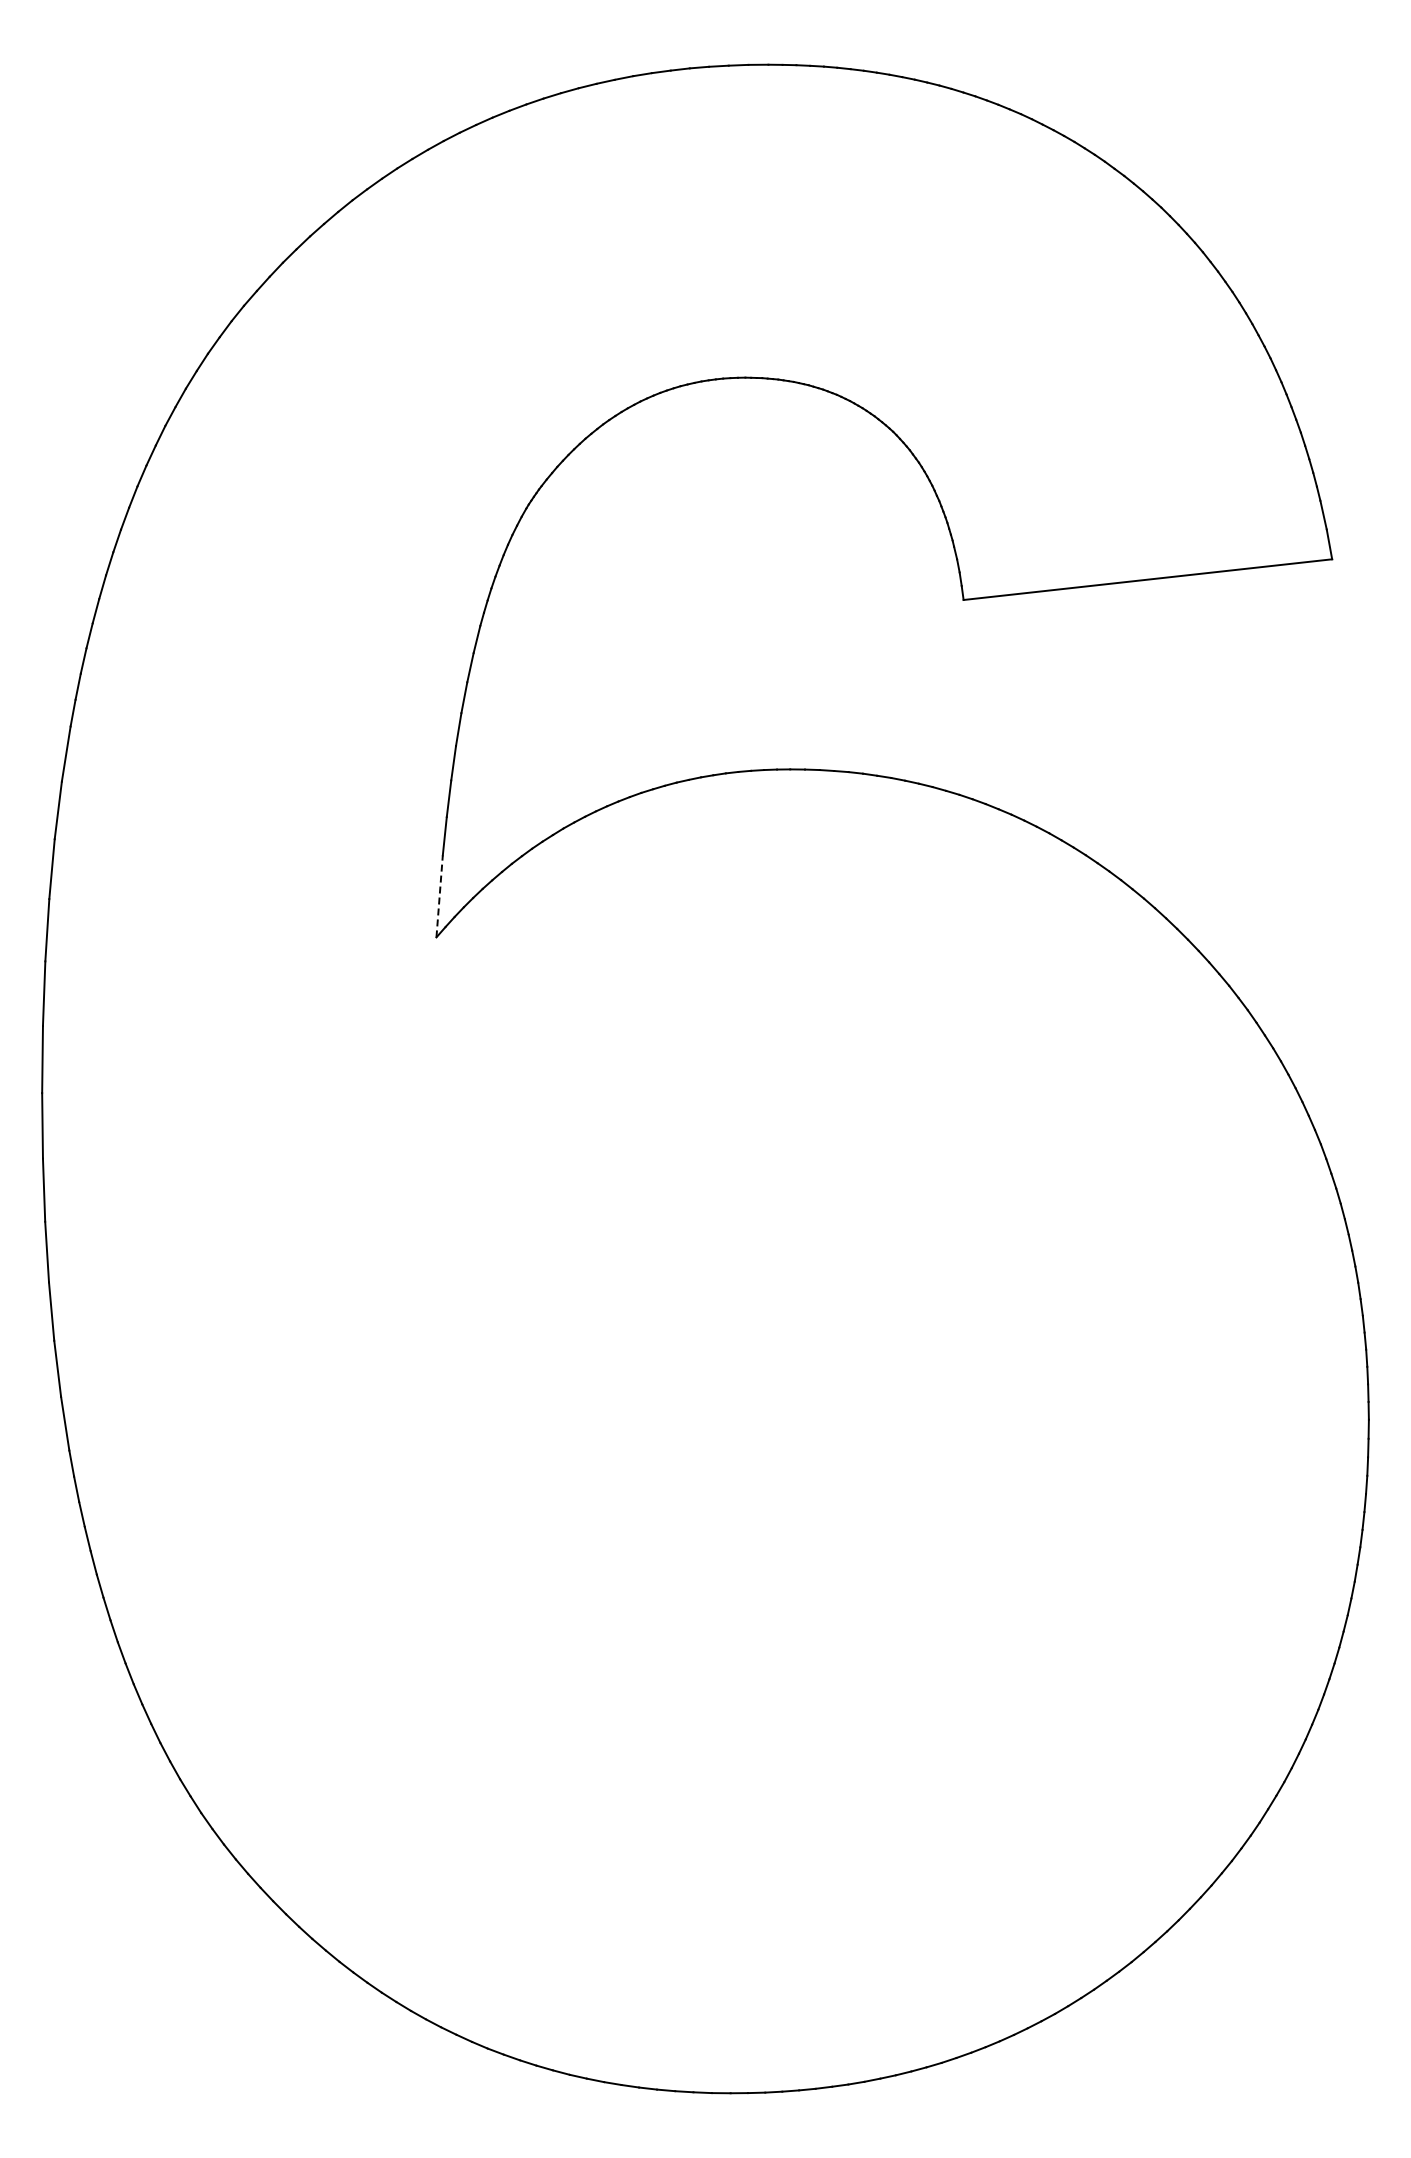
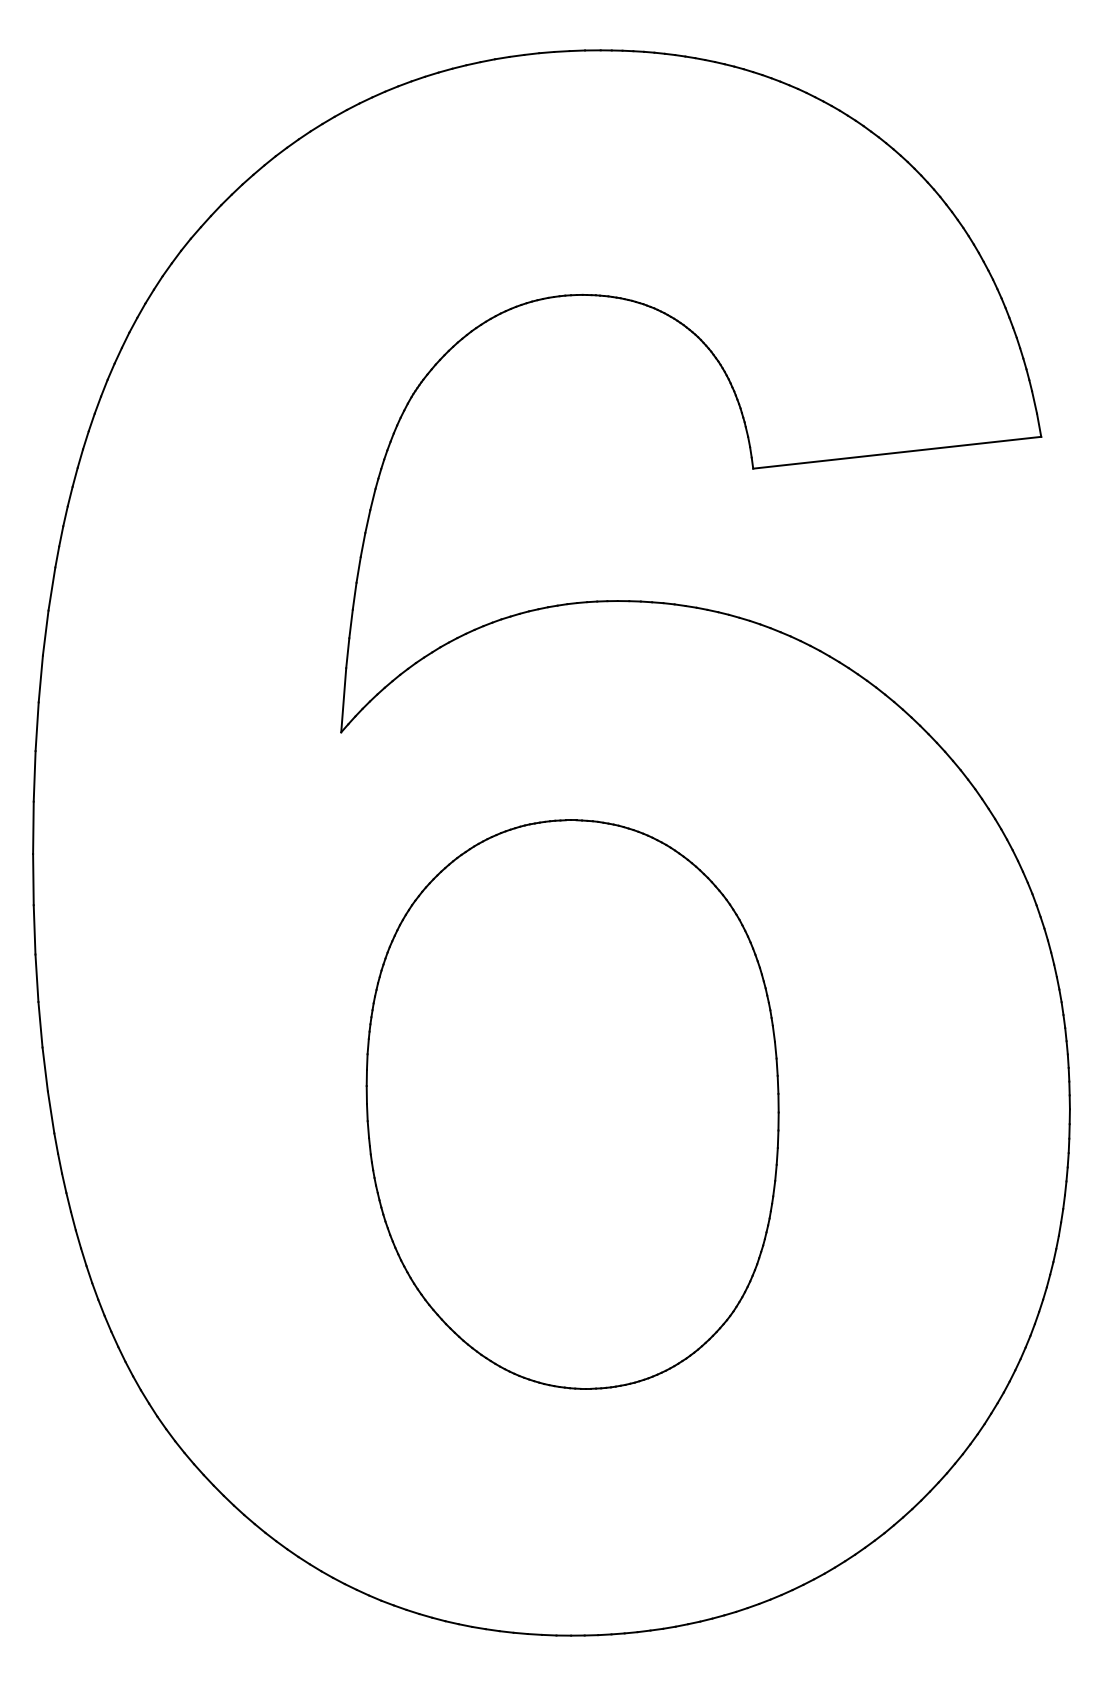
line: (439, 895) -> (343, 699), dashed -> solid
part: (732, 1413) -> (572, 1104), added

